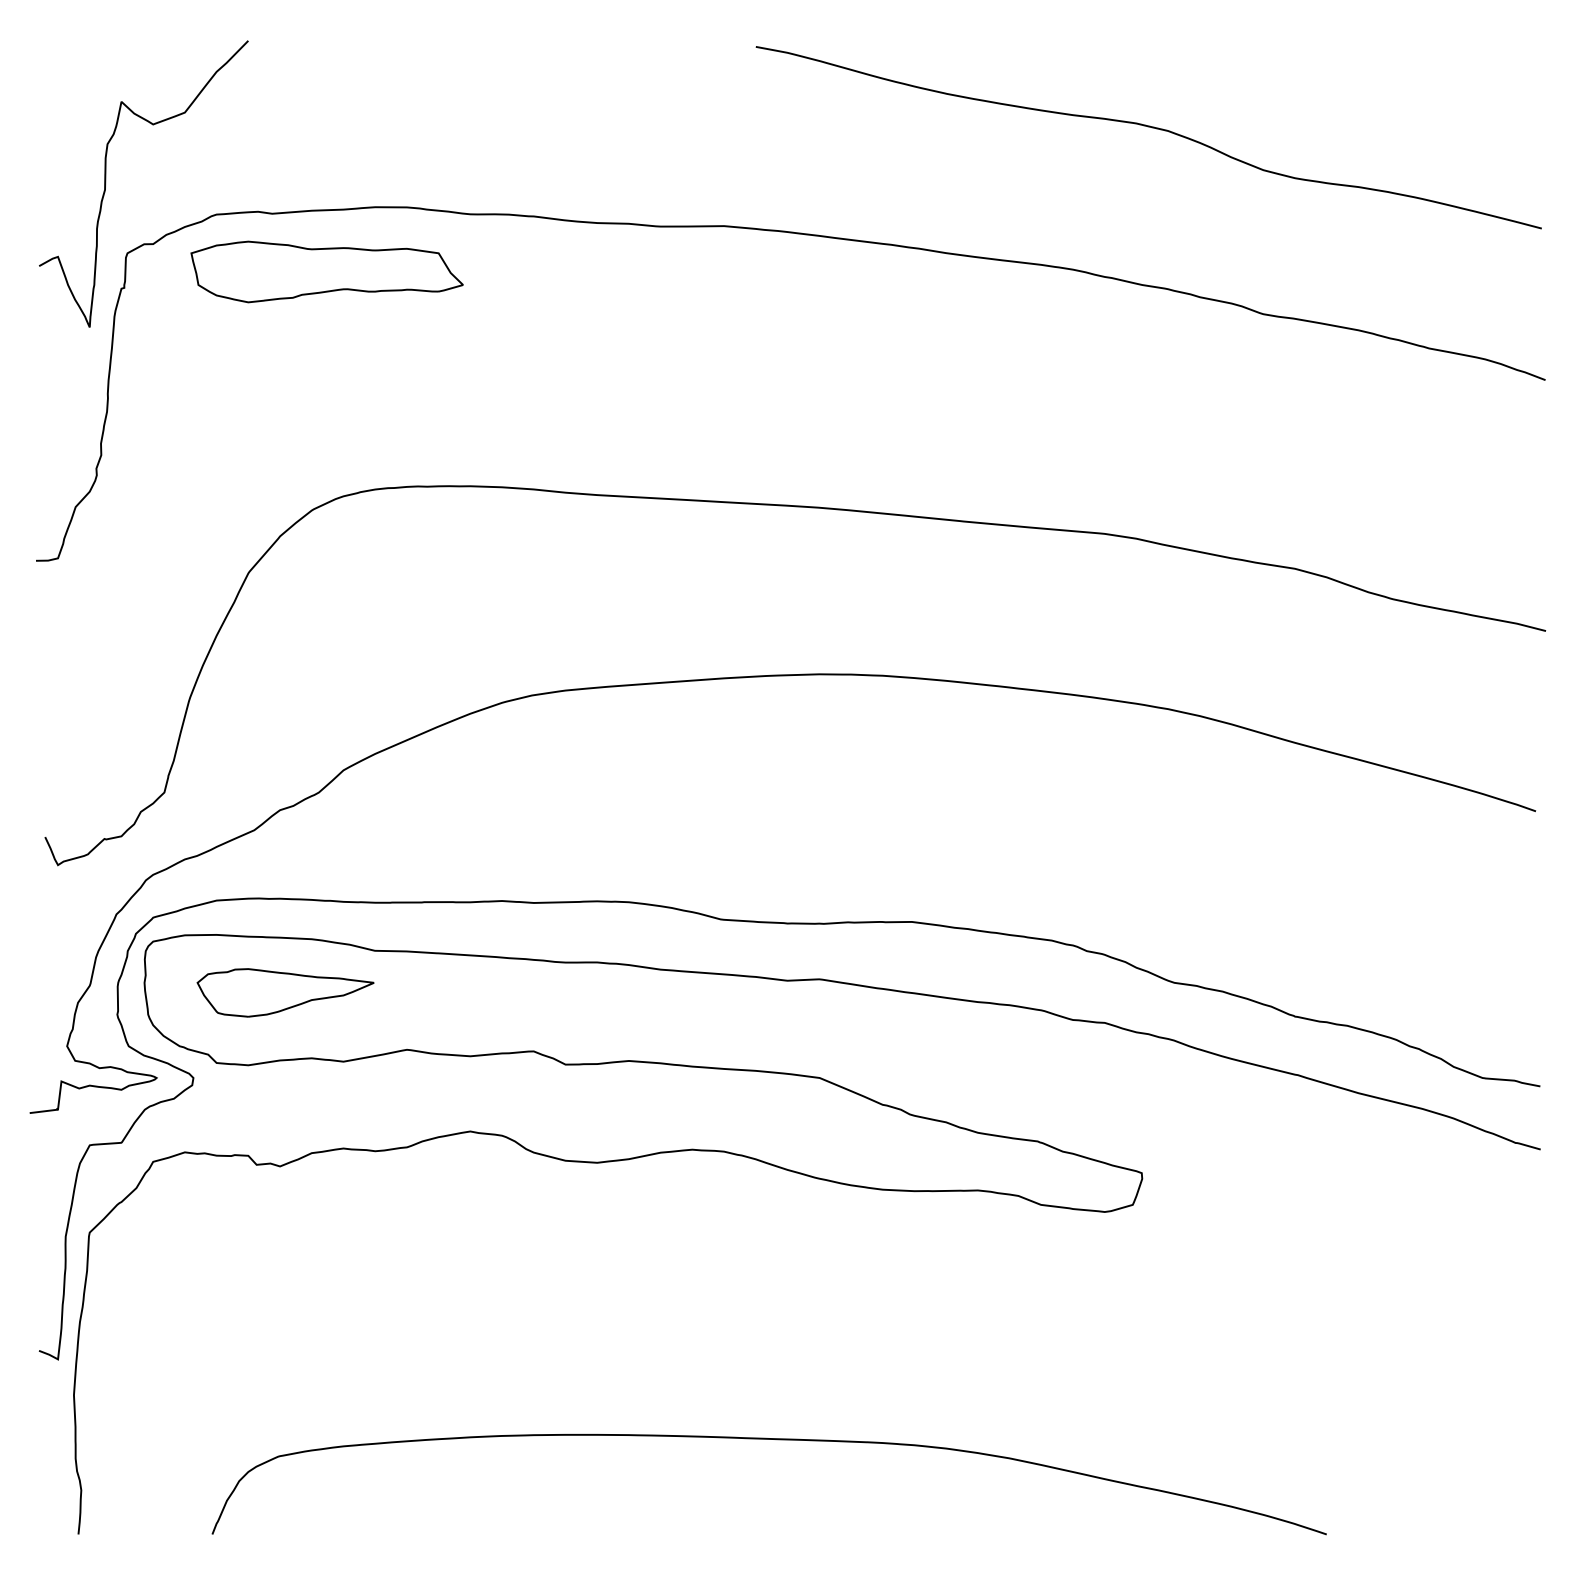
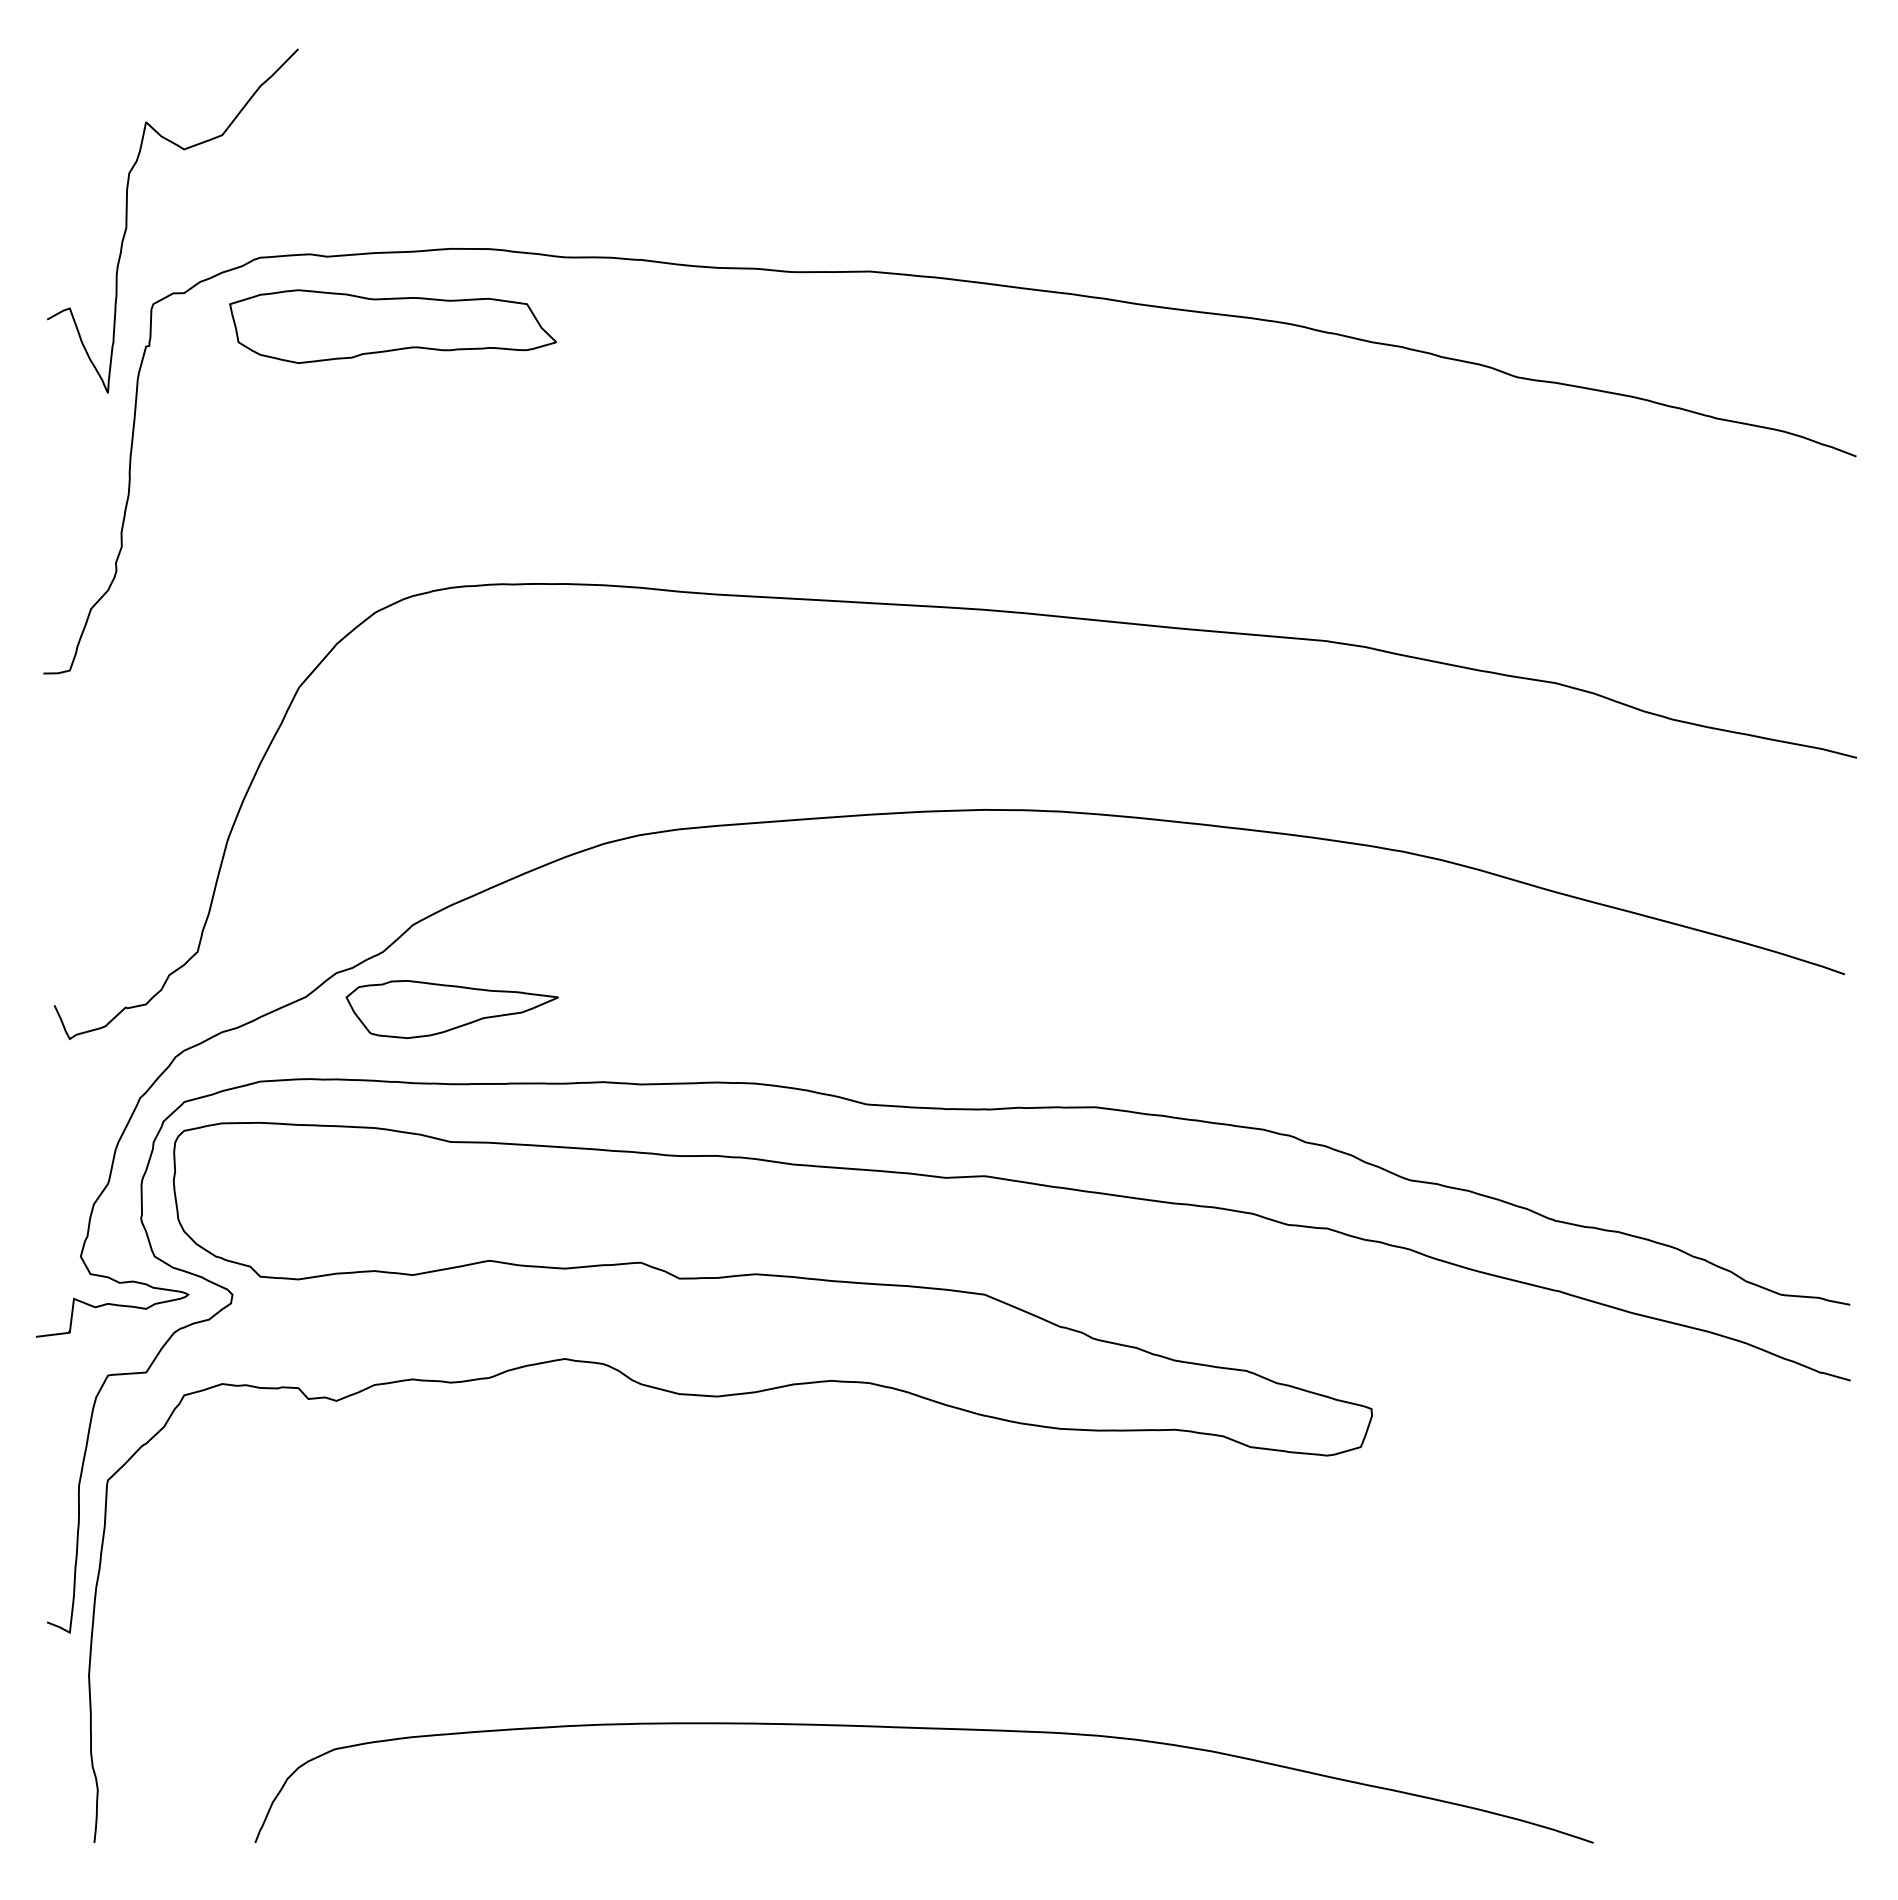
curve: (1150, 127) -> (1381, 153), removed
part: (285, 992) -> (451, 1009), moved

